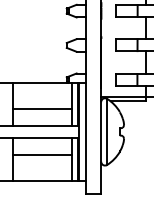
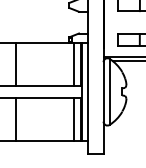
line: (42, 109) -> (44, 69), removed
line: (42, 154) -> (44, 114), removed

